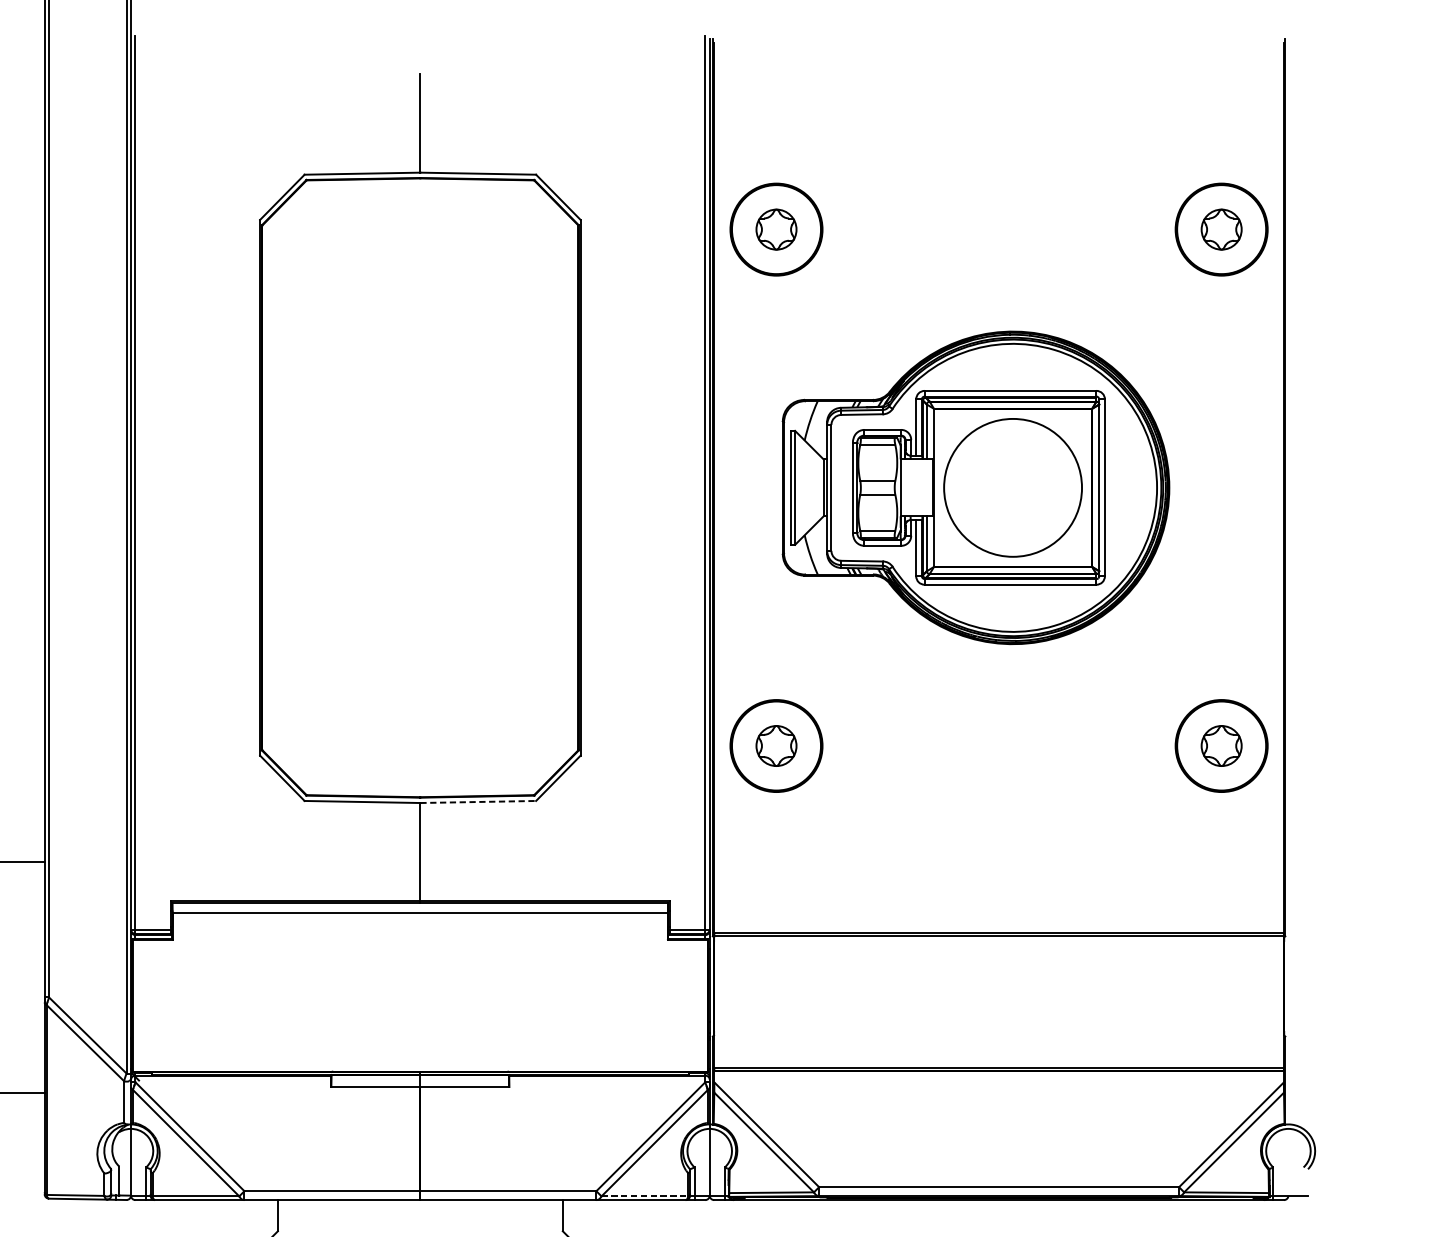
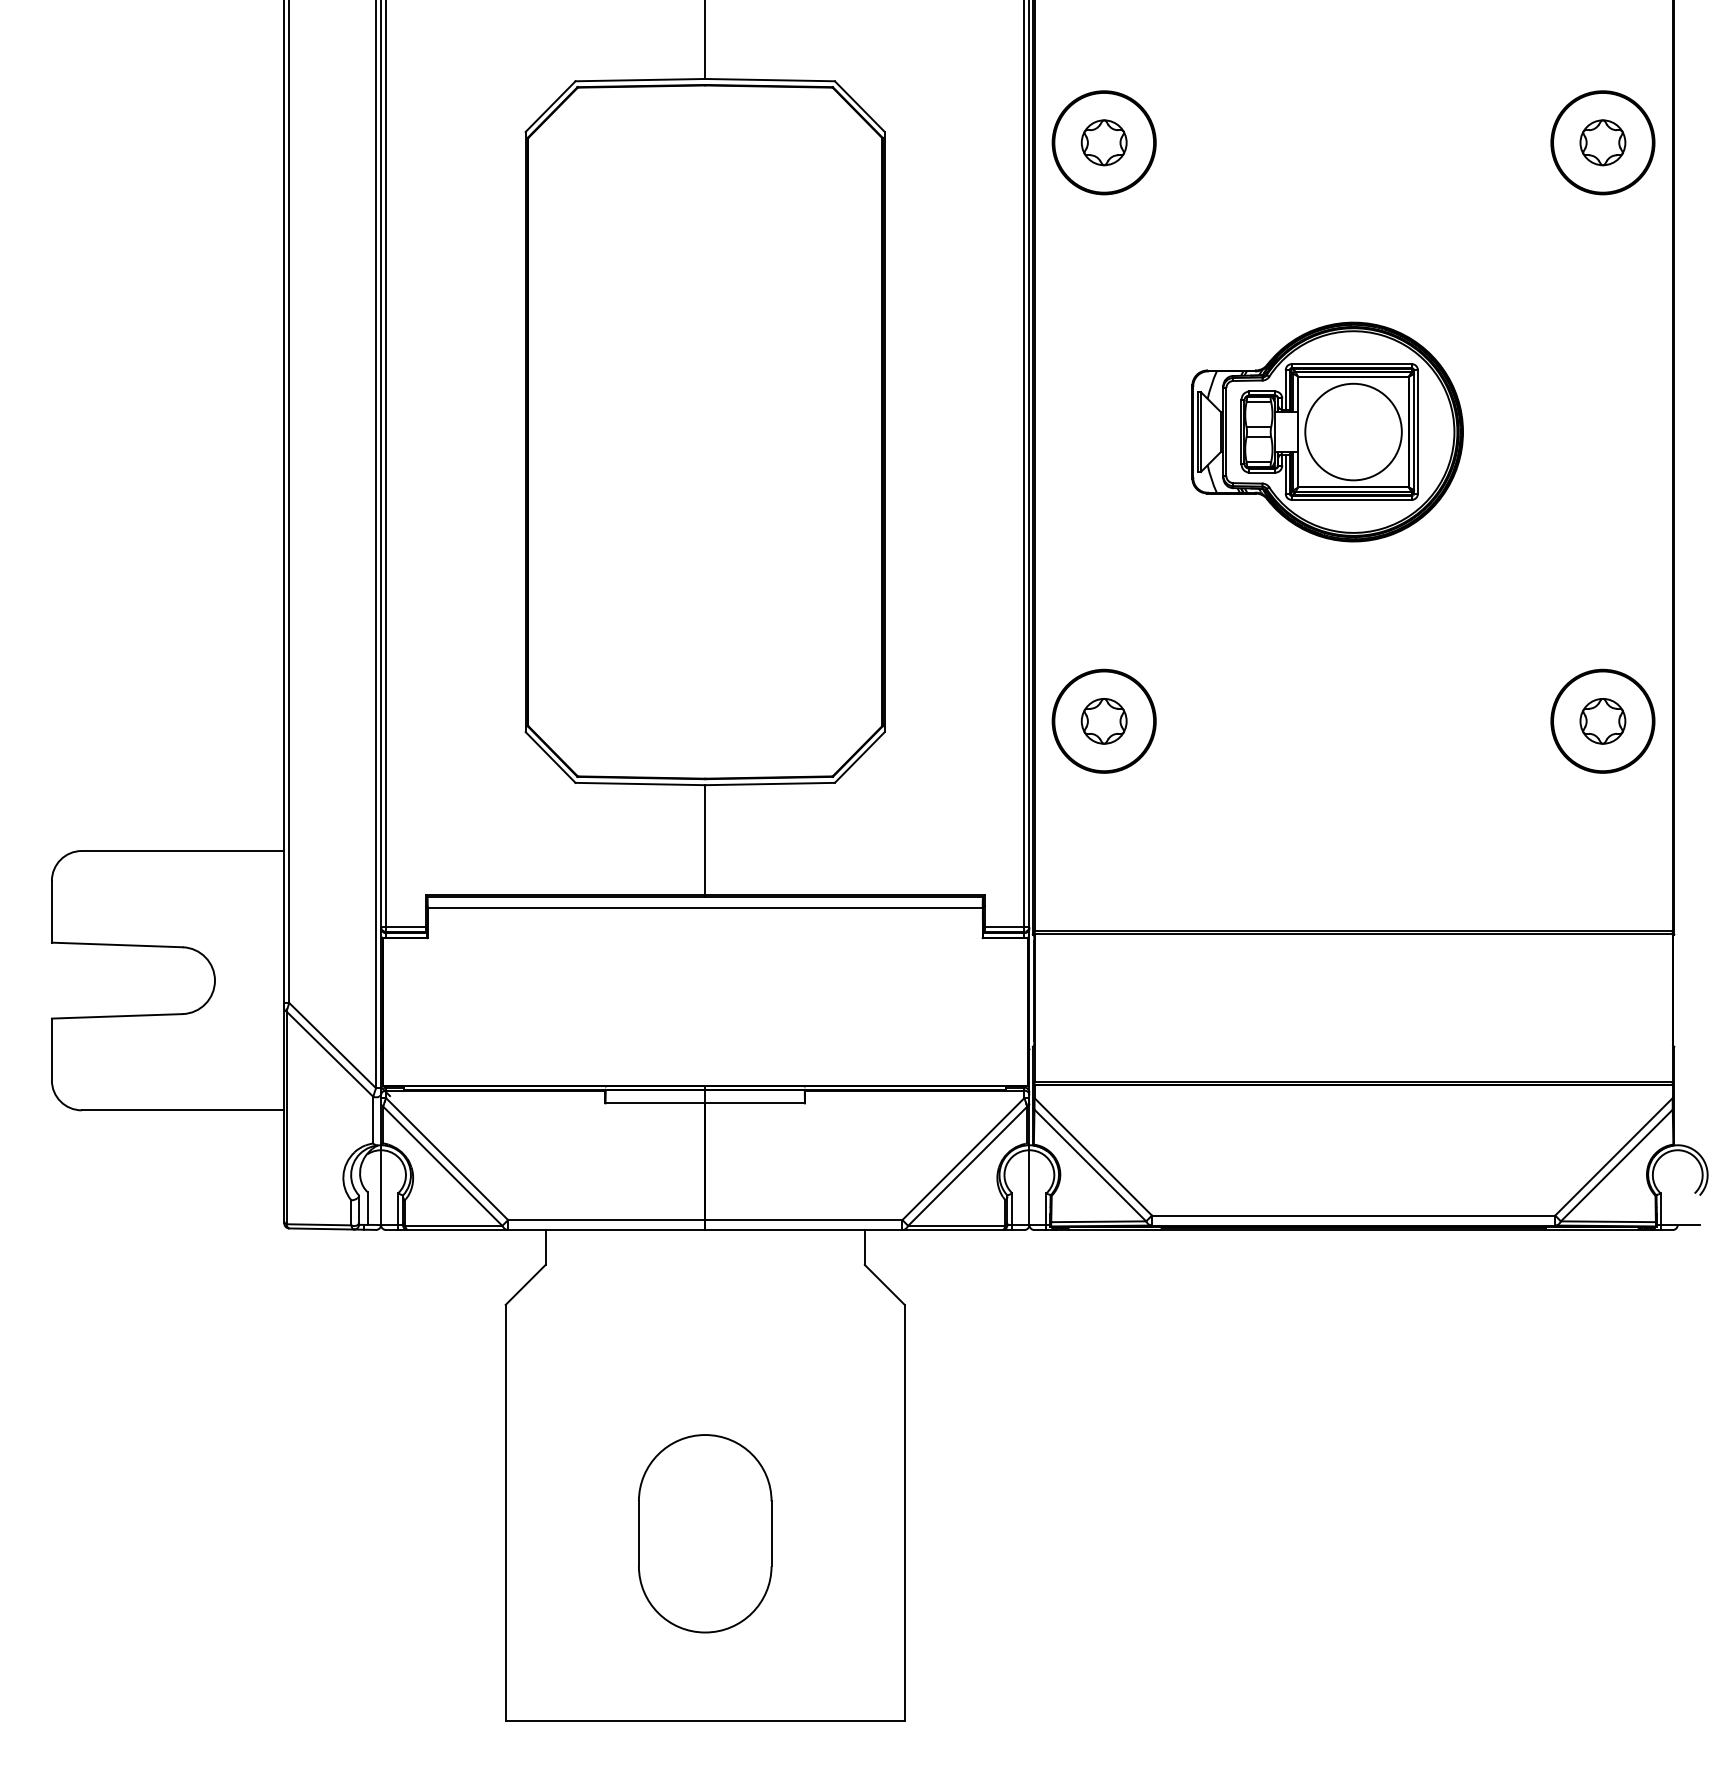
part: (975, 487) -> (1327, 431), size x0.62
line: (478, 802) -> (770, 784), dashed -> solid
line: (644, 1196) -> (956, 1225), dashed -> solid

